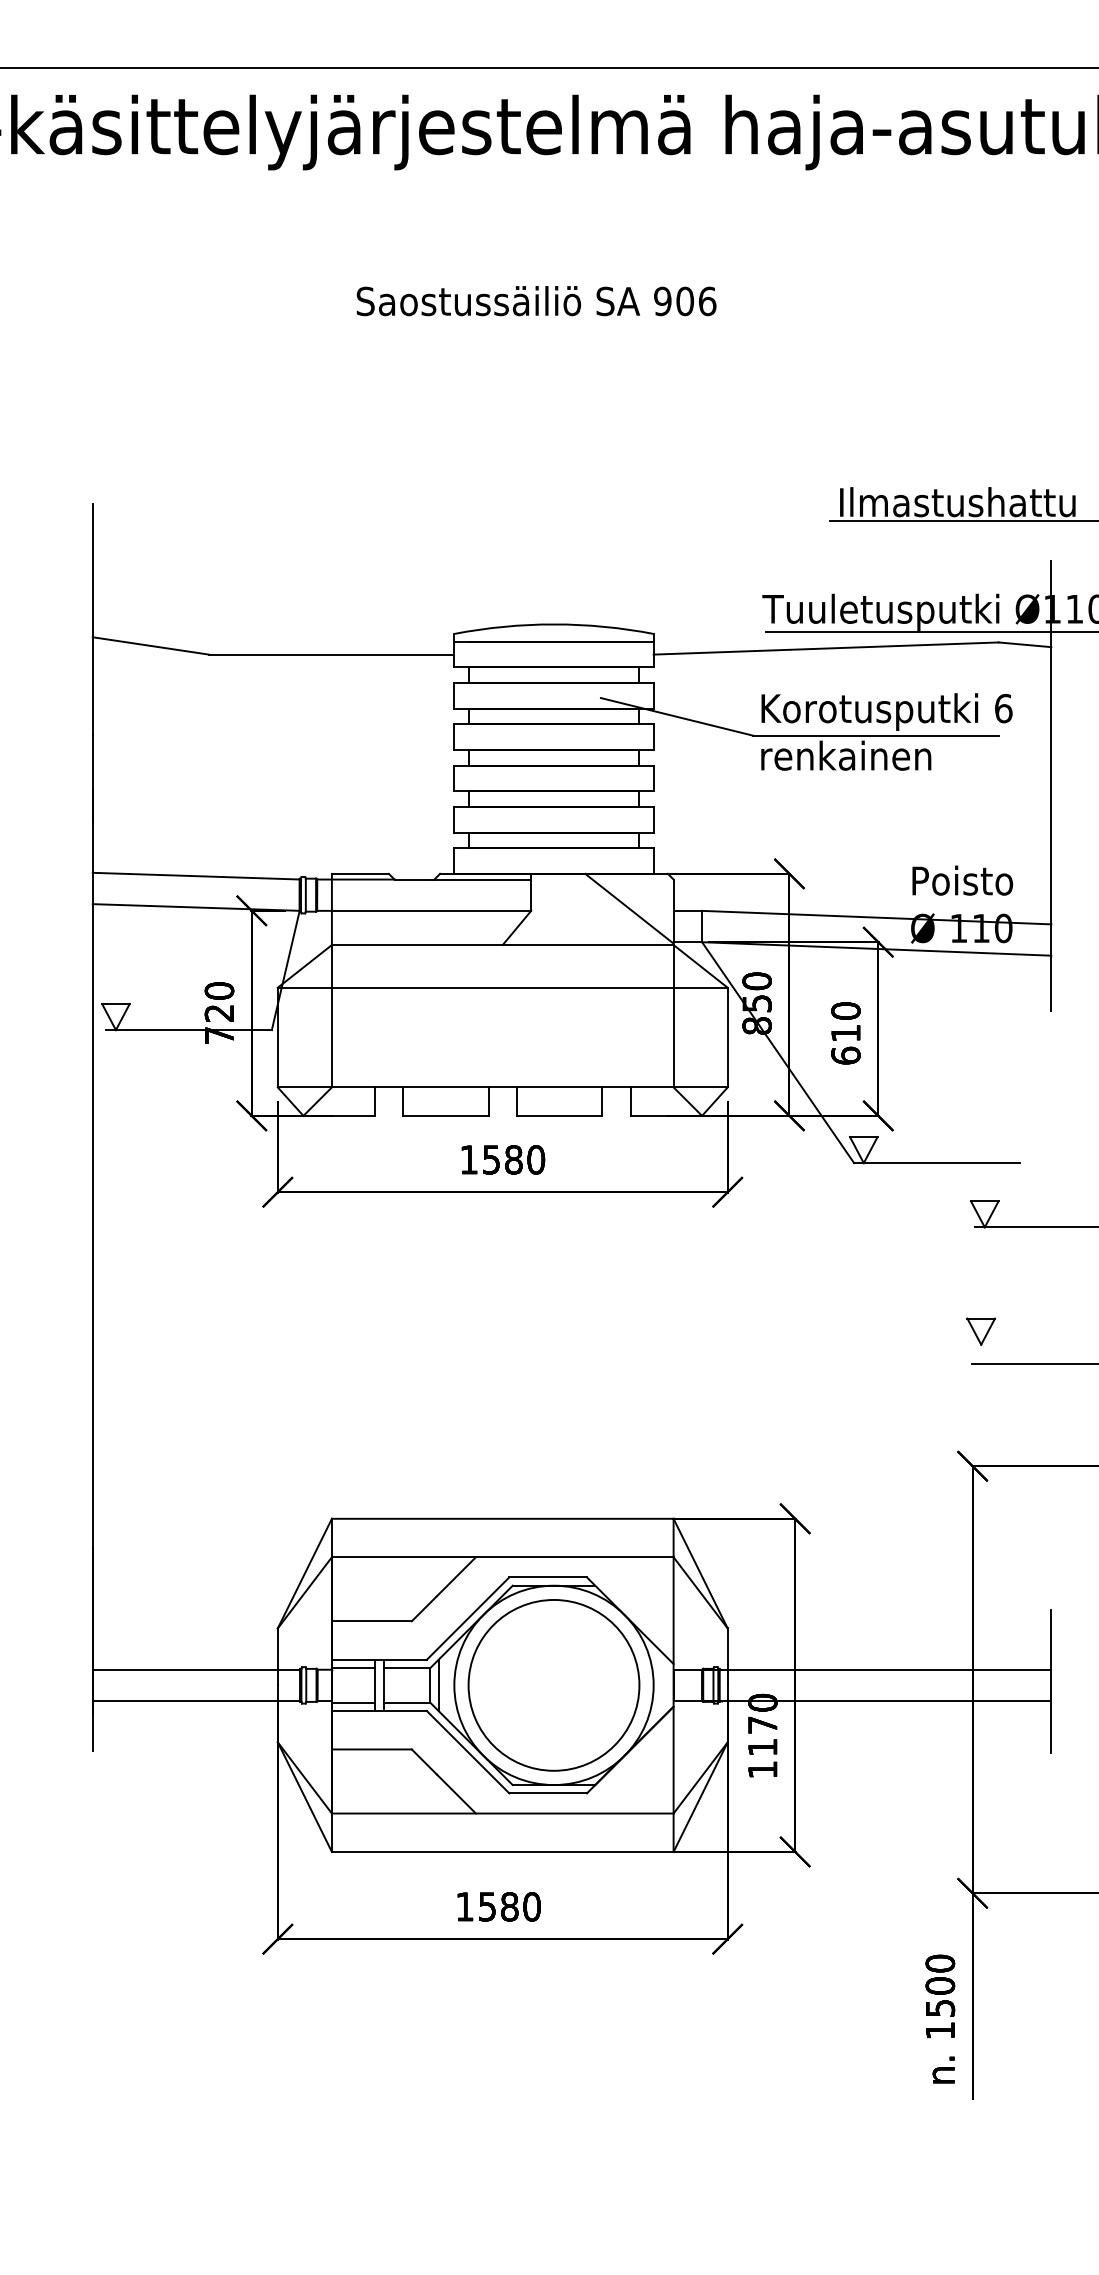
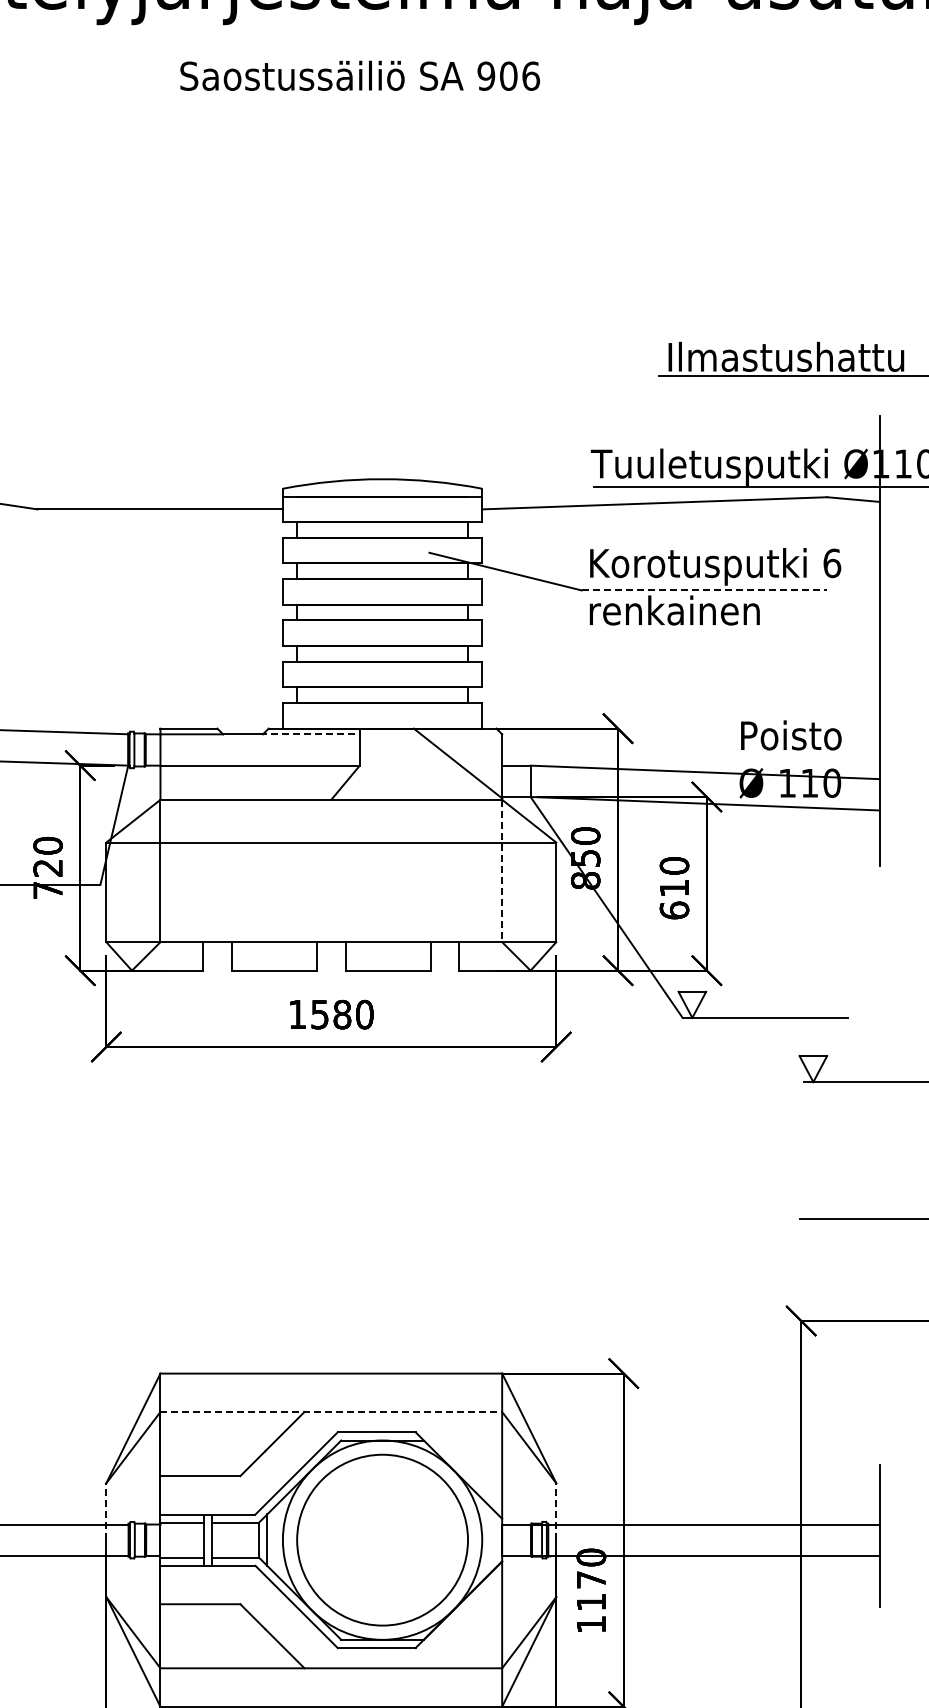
text: (536, 301) -> (360, 76), moved
line: (875, 735) -> (704, 590), solid -> dashed
line: (481, 879) -> (310, 734), solid -> dashed
line: (673, 1016) -> (502, 871), solid -> dashed
part: (981, 1331) -> (810, 1186), removed
line: (502, 1557) -> (331, 1412), solid -> dashed
line: (277, 1656) -> (106, 1511), solid -> dashed
line: (727, 1656) -> (556, 1511), solid -> dashed

